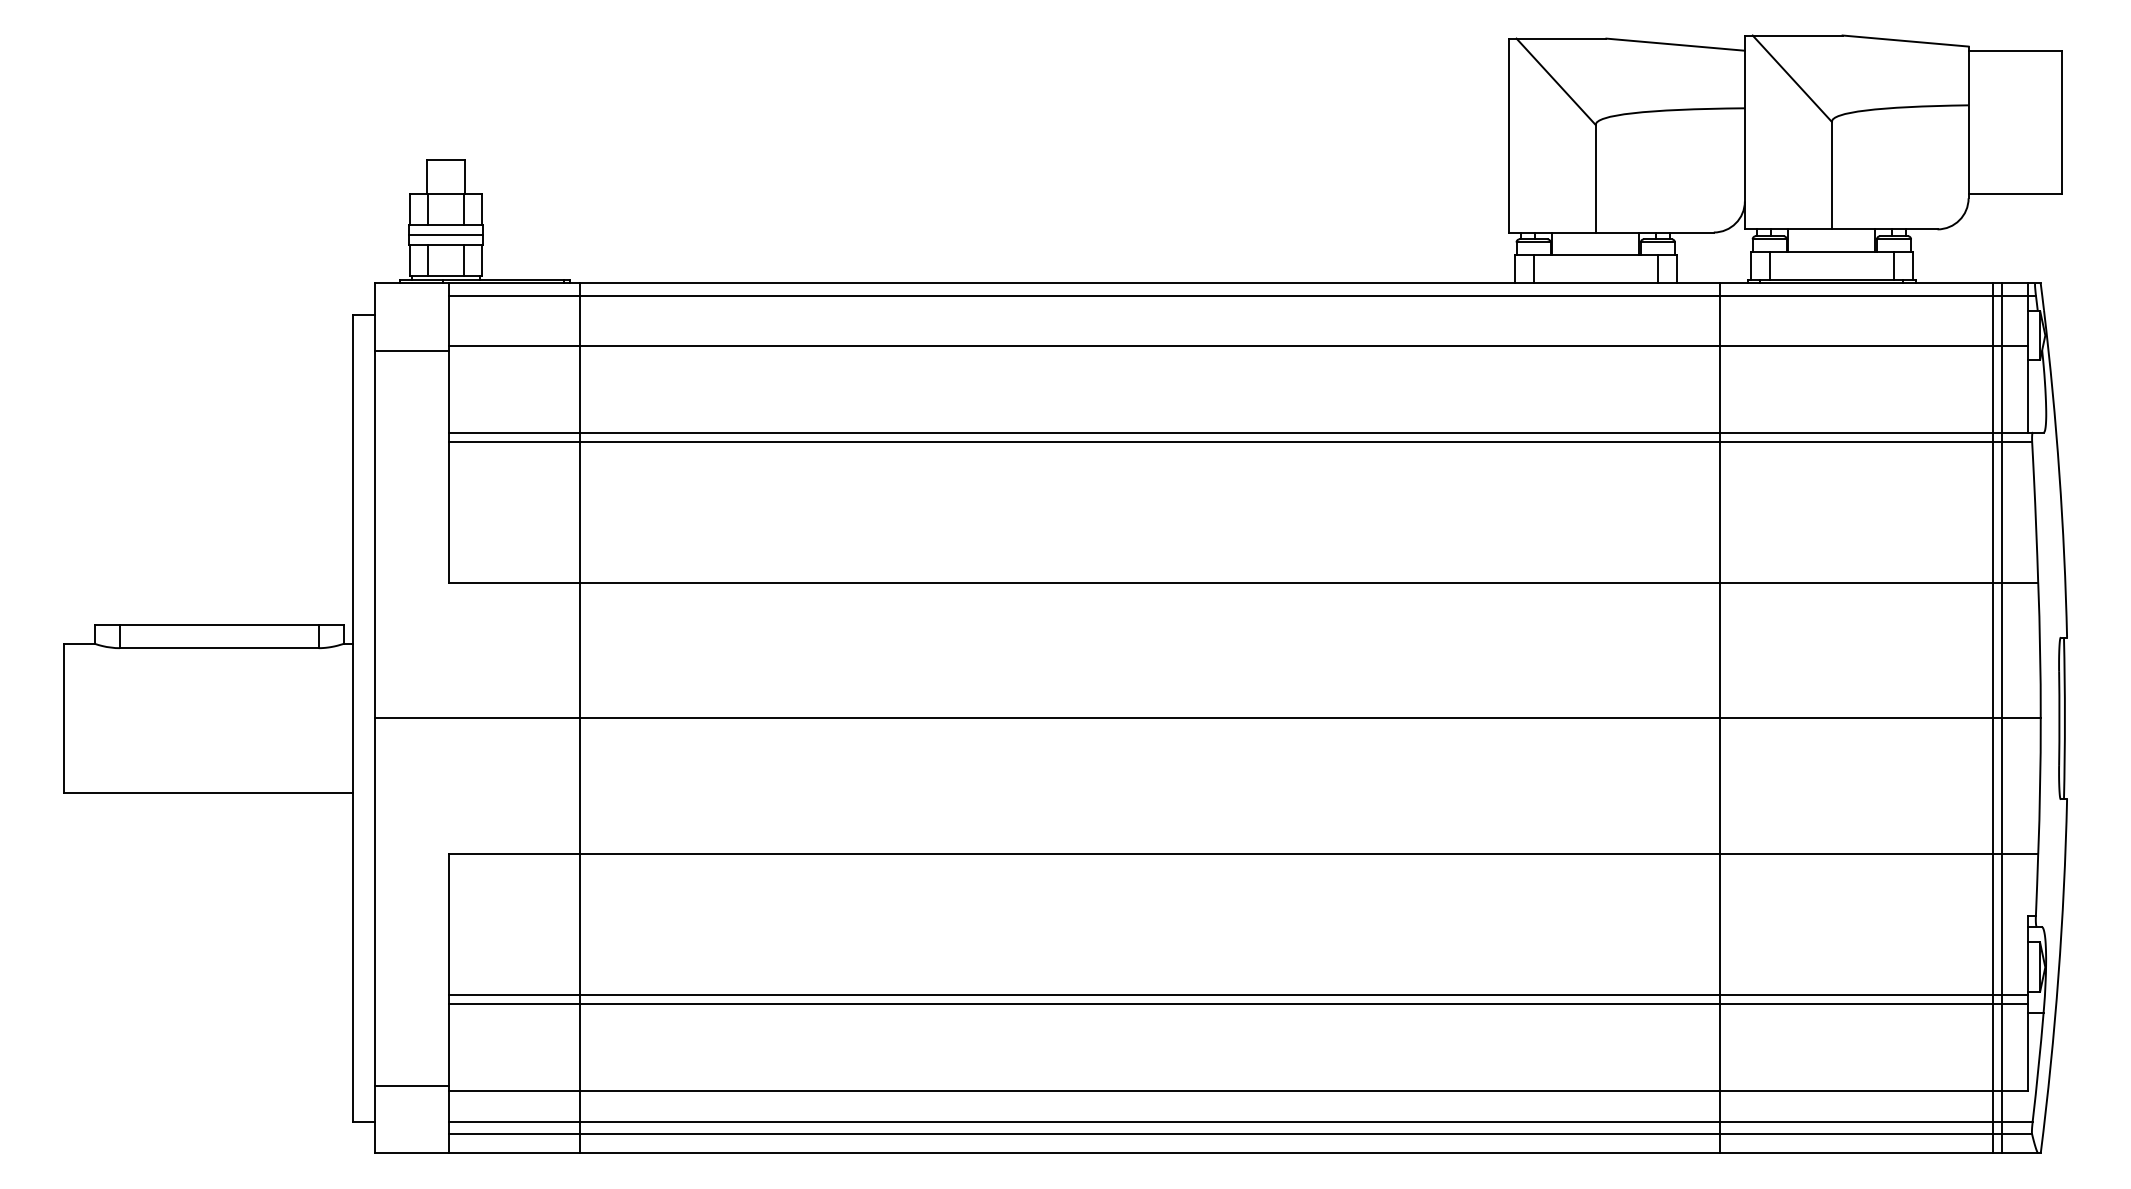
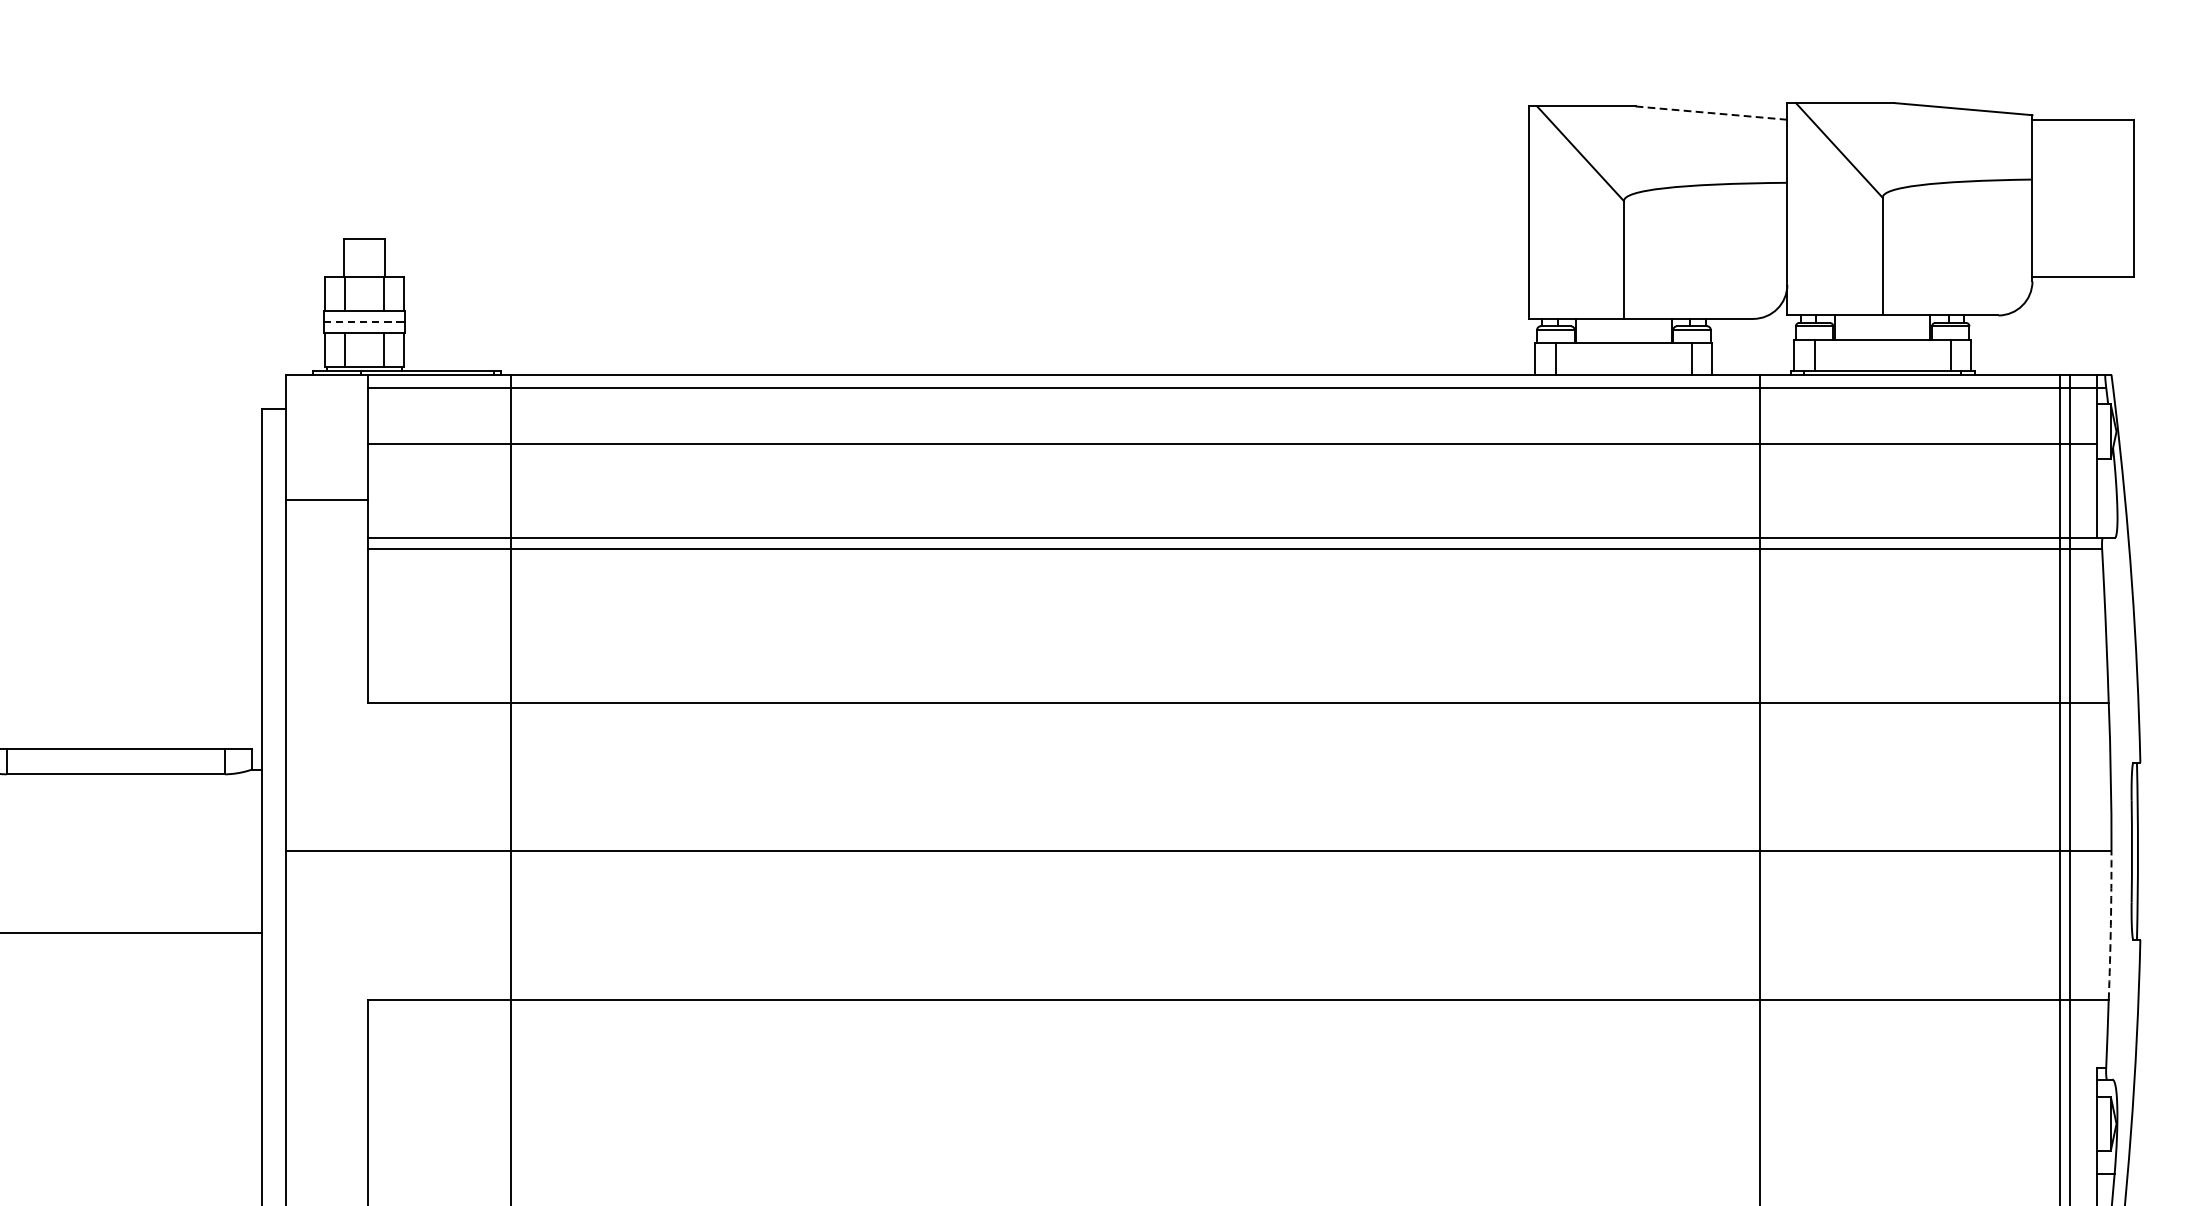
line: (1676, 44) -> (1712, 112), solid -> dashed
line: (446, 235) -> (364, 322), solid -> dashed
line: (411, 351) -> (326, 500), moved
arc: (2040, 786) -> (2111, 925), solid -> dashed
line: (1238, 994) -> (1232, 1153), removed
line: (1238, 1004) -> (1232, 1164), removed

